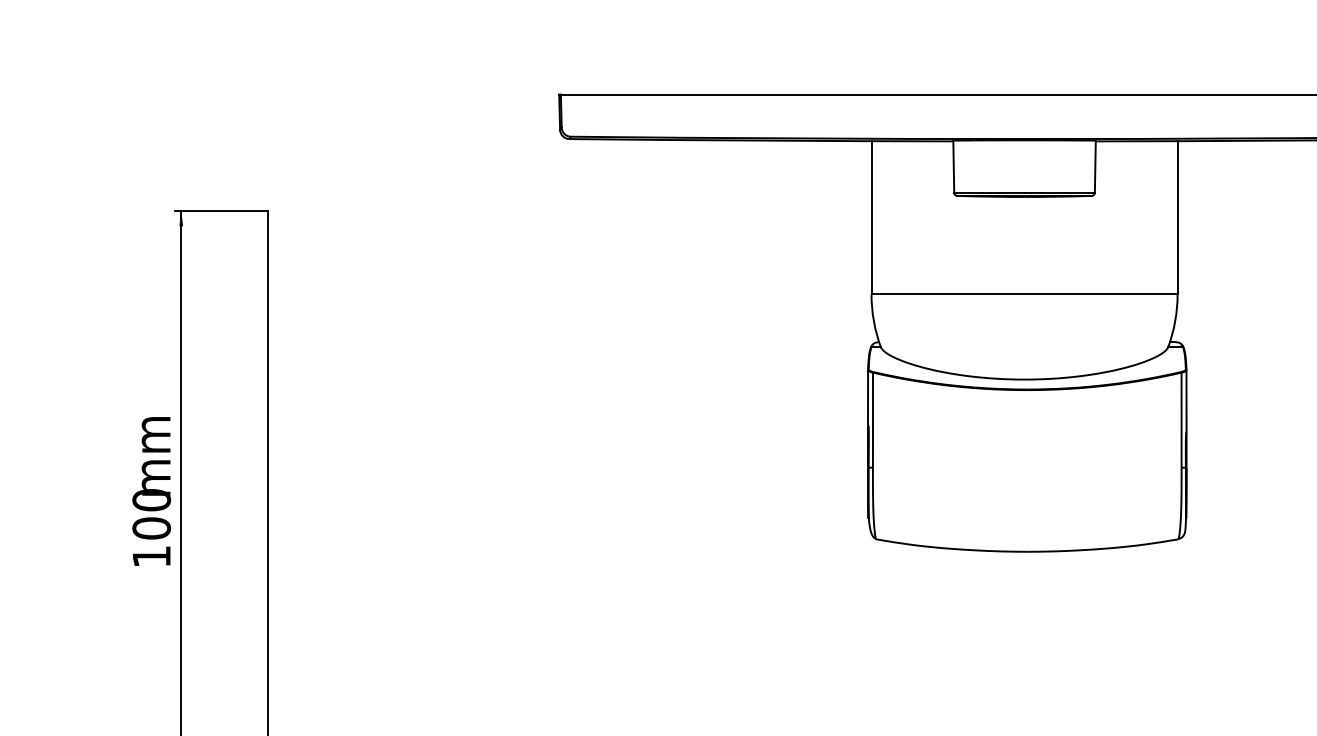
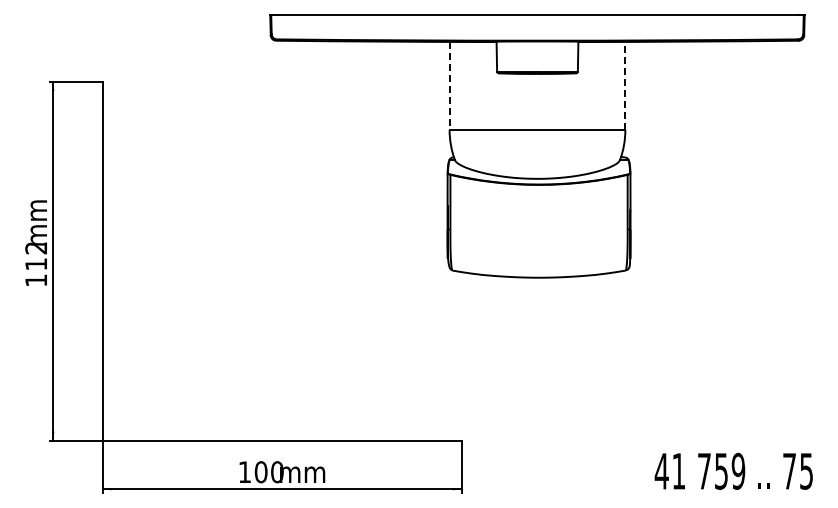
line: (1177, 217) -> (625, 85), solid -> dashed
line: (871, 218) -> (449, 86), solid -> dashed
text: (152, 513) -> (36, 255), 100 -> 112

